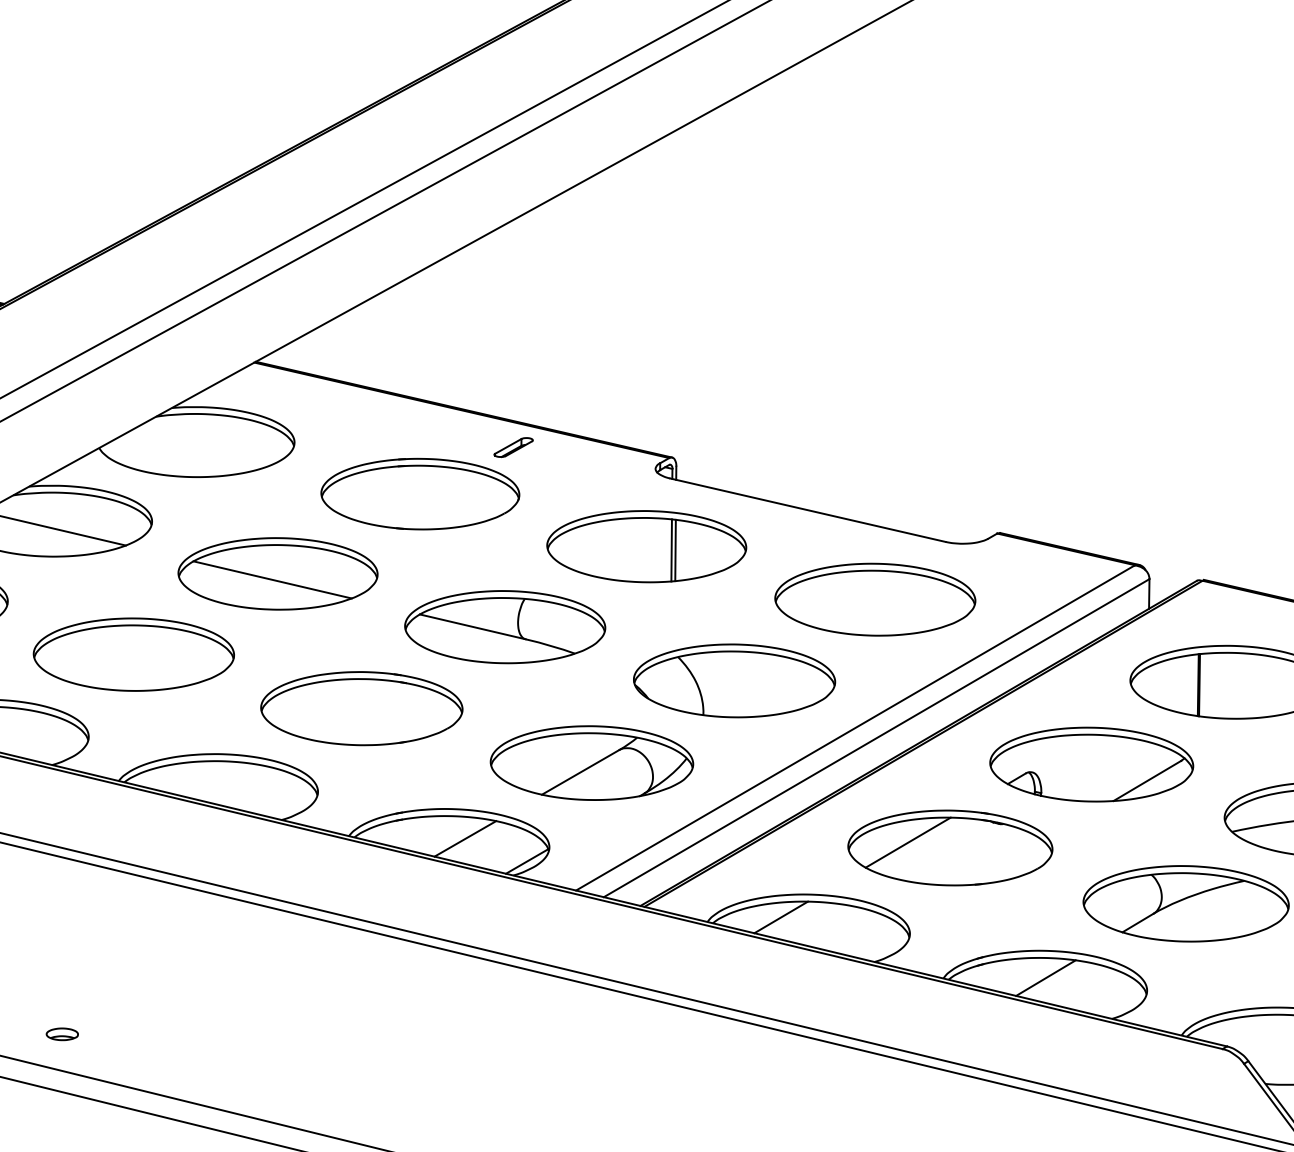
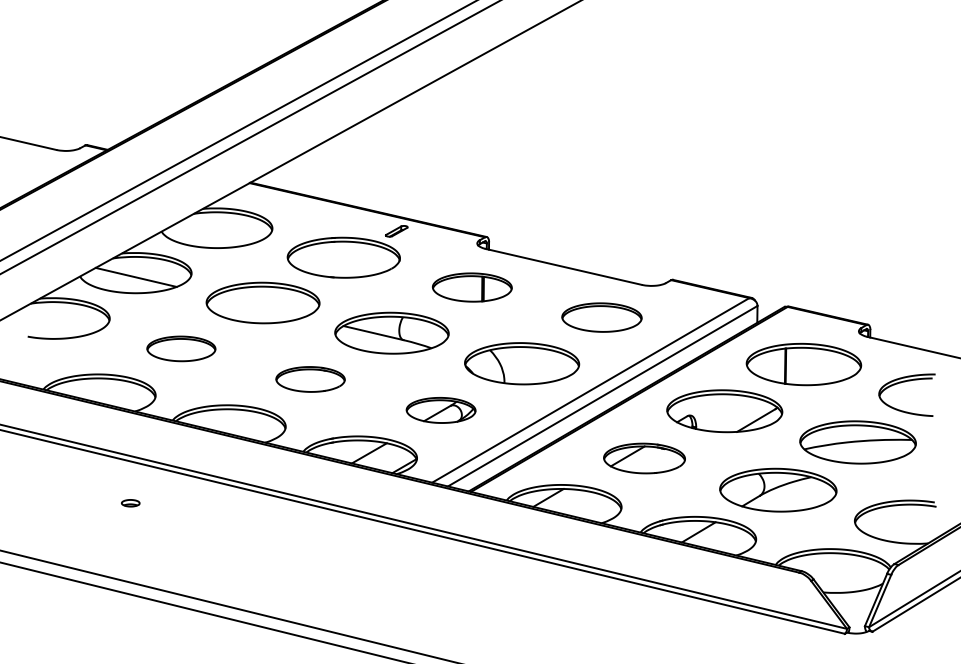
part: (647, 546) -> (472, 287), size x0.7
line: (271, 578) -> (259, 305), removed
part: (874, 599) -> (601, 317), size x0.7
part: (134, 654) -> (181, 348), size x0.6
part: (361, 708) -> (310, 379), size x0.6
part: (590, 763) -> (440, 410), size x0.6
part: (950, 847) -> (644, 458), size x0.7
part: (61, 1034) -> (130, 503), moved

